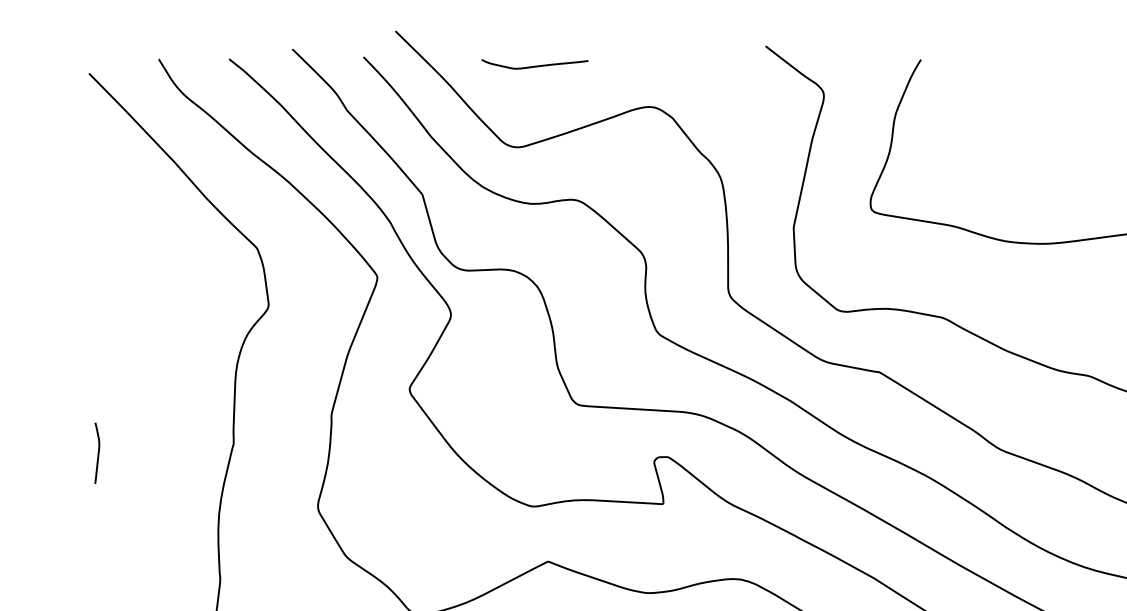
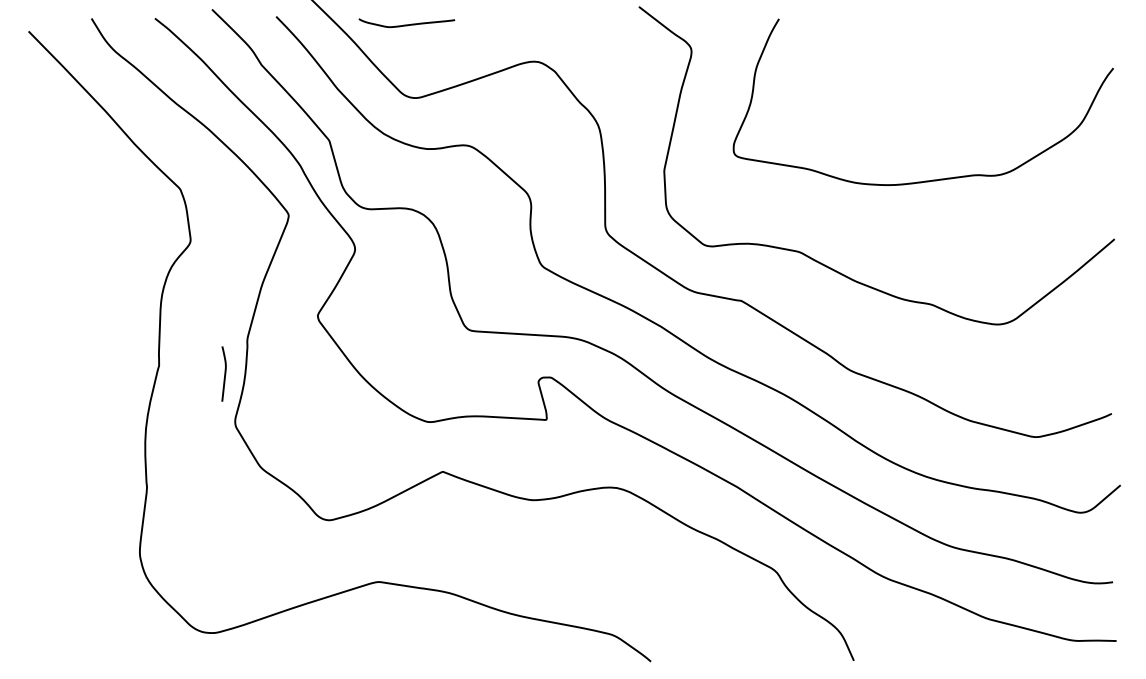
curve: (534, 65) -> (406, 24), moved
curve: (97, 452) -> (224, 373), moved

